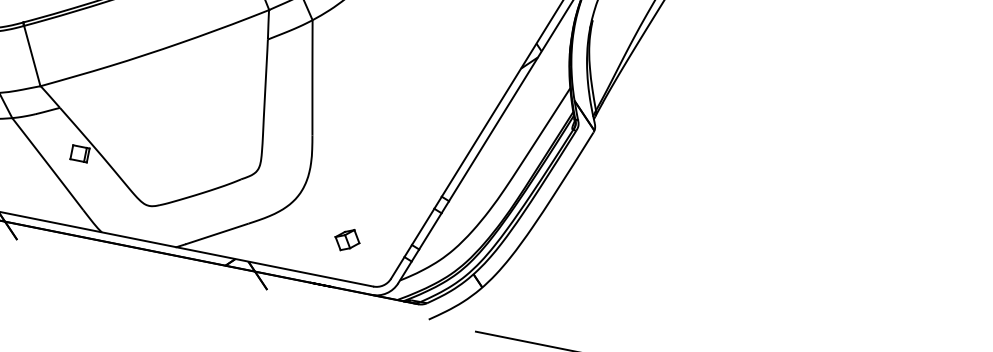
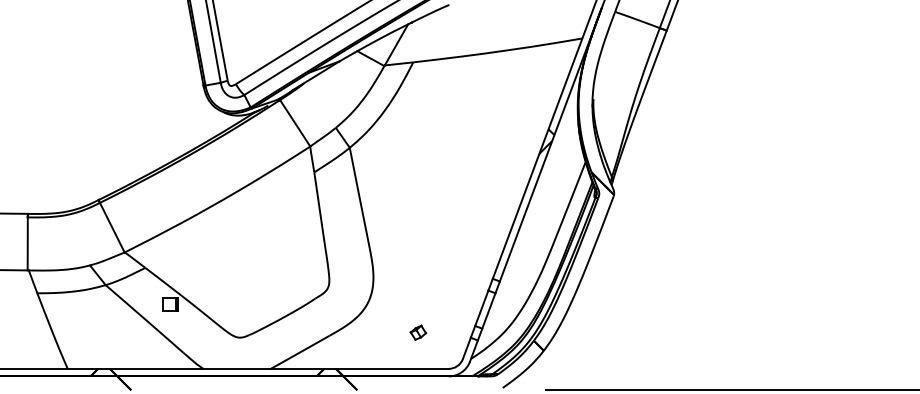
part: (347, 239) -> (418, 332), size x0.7

